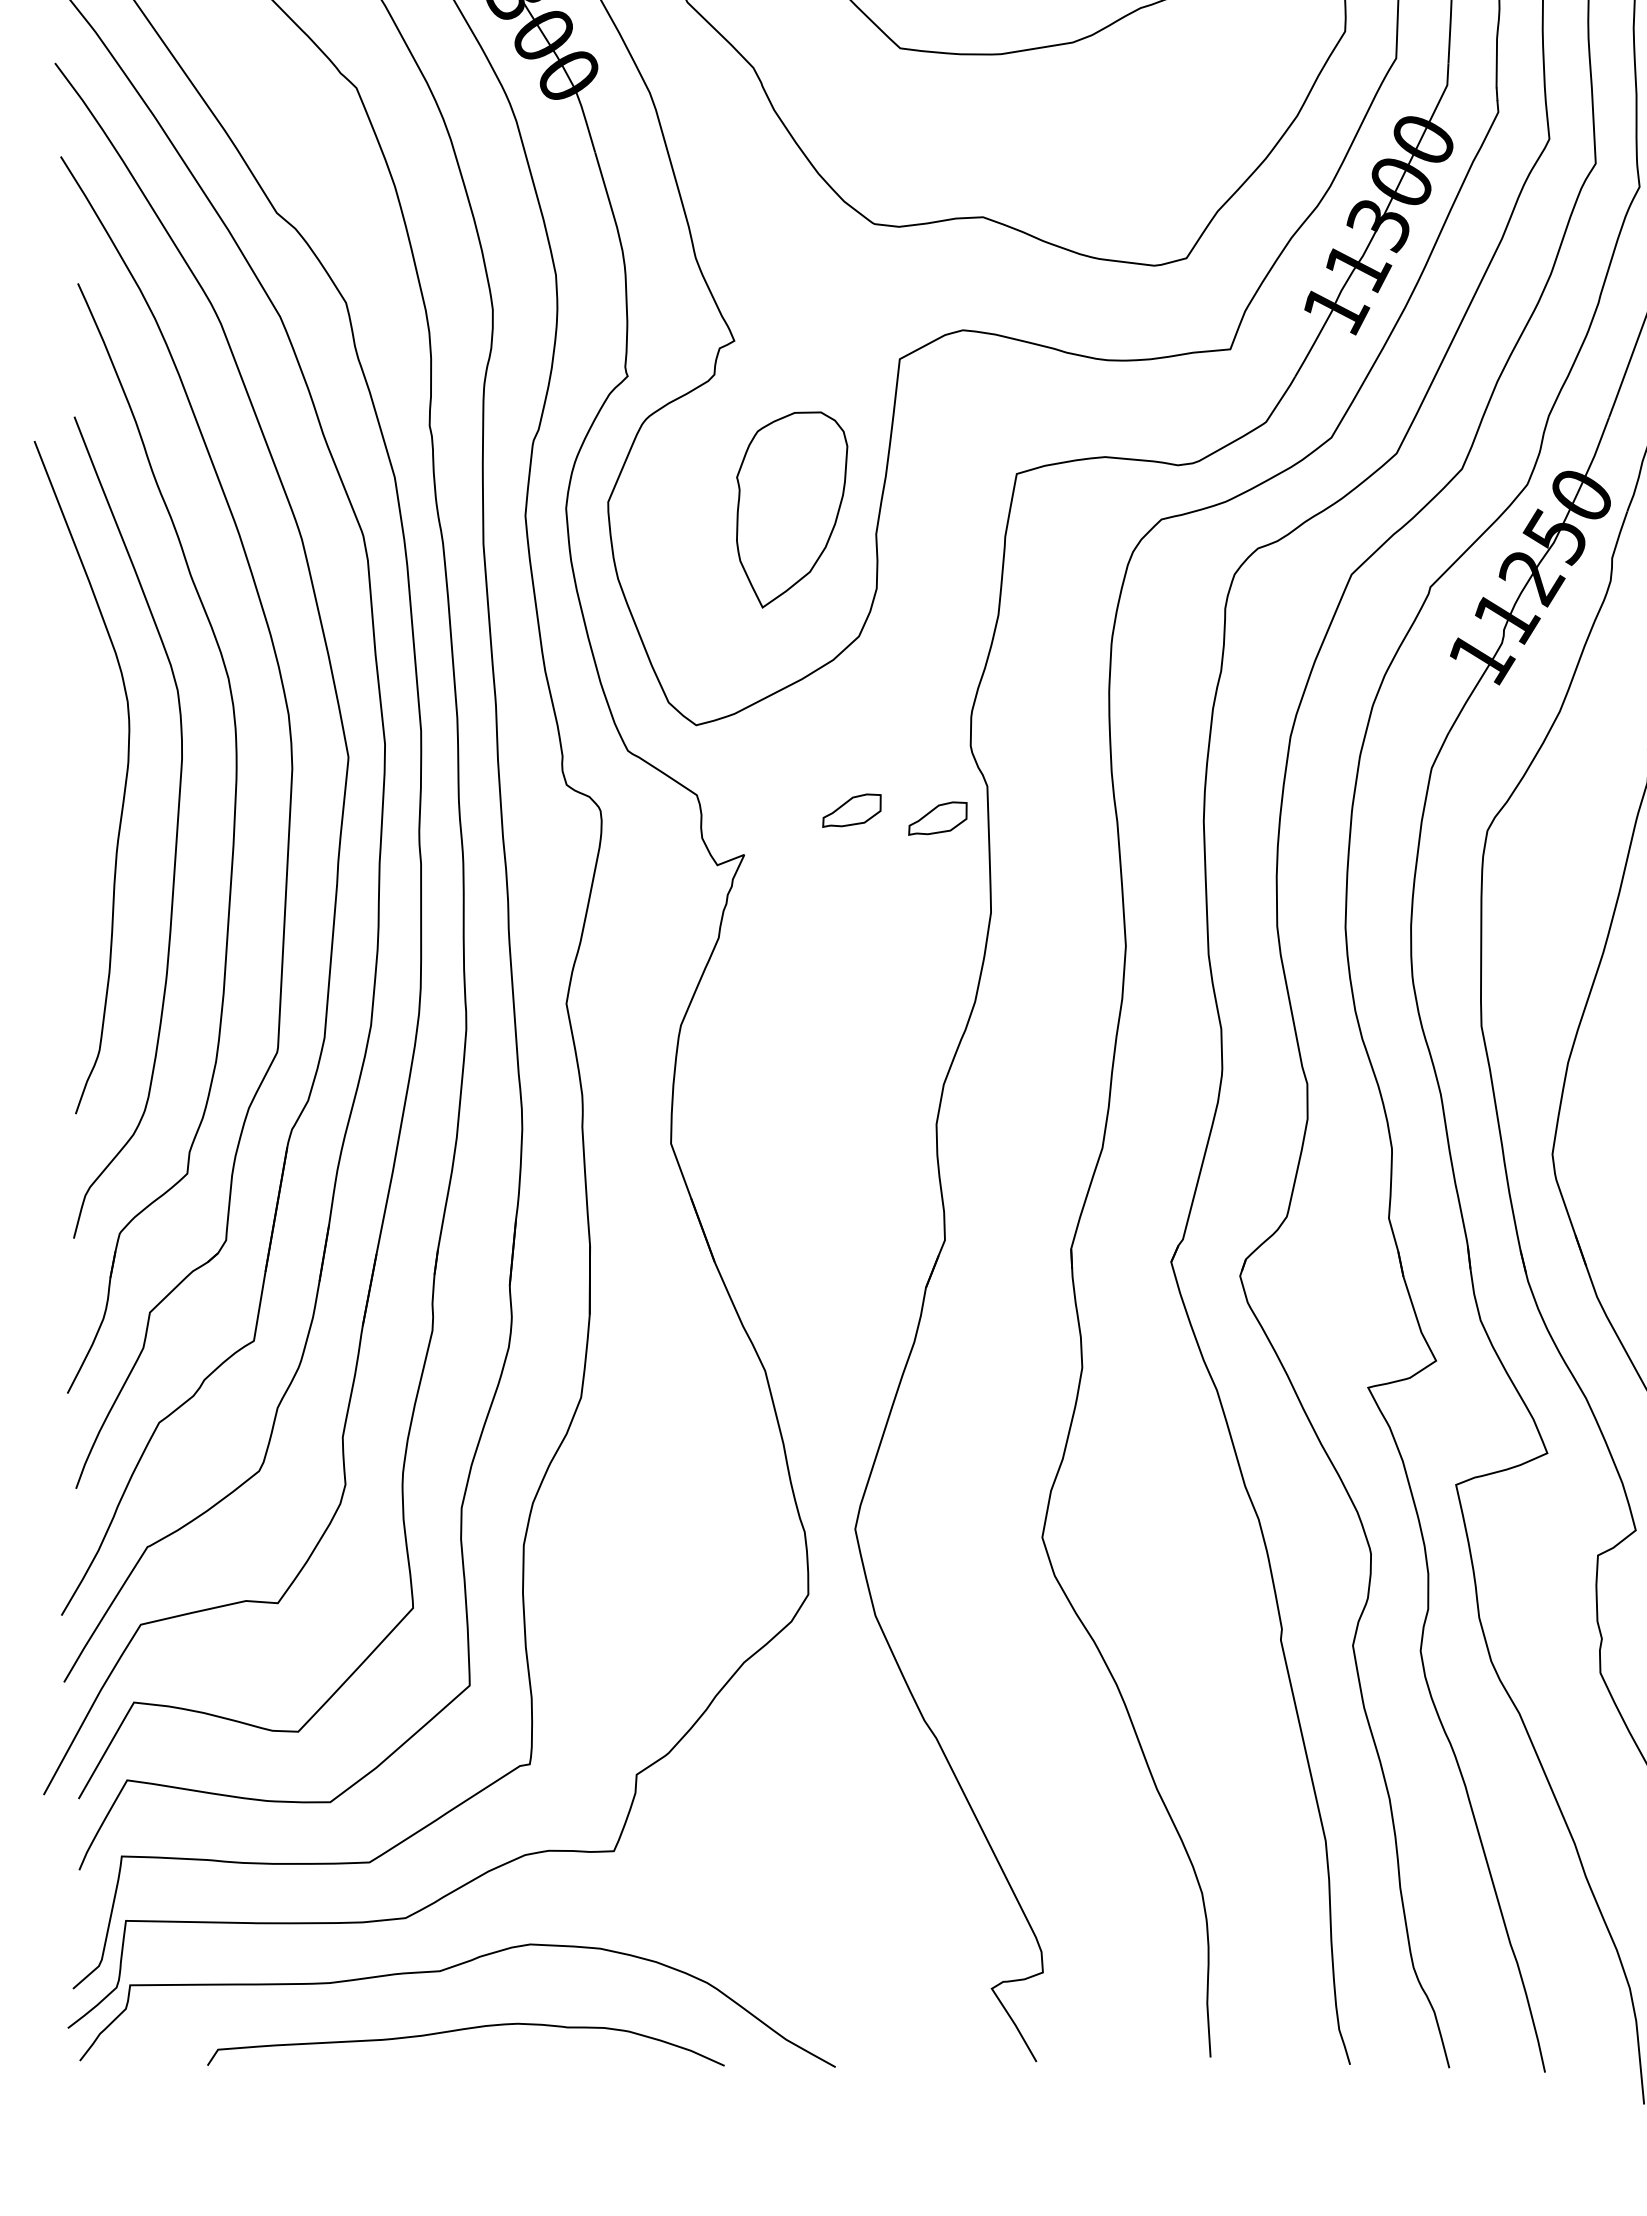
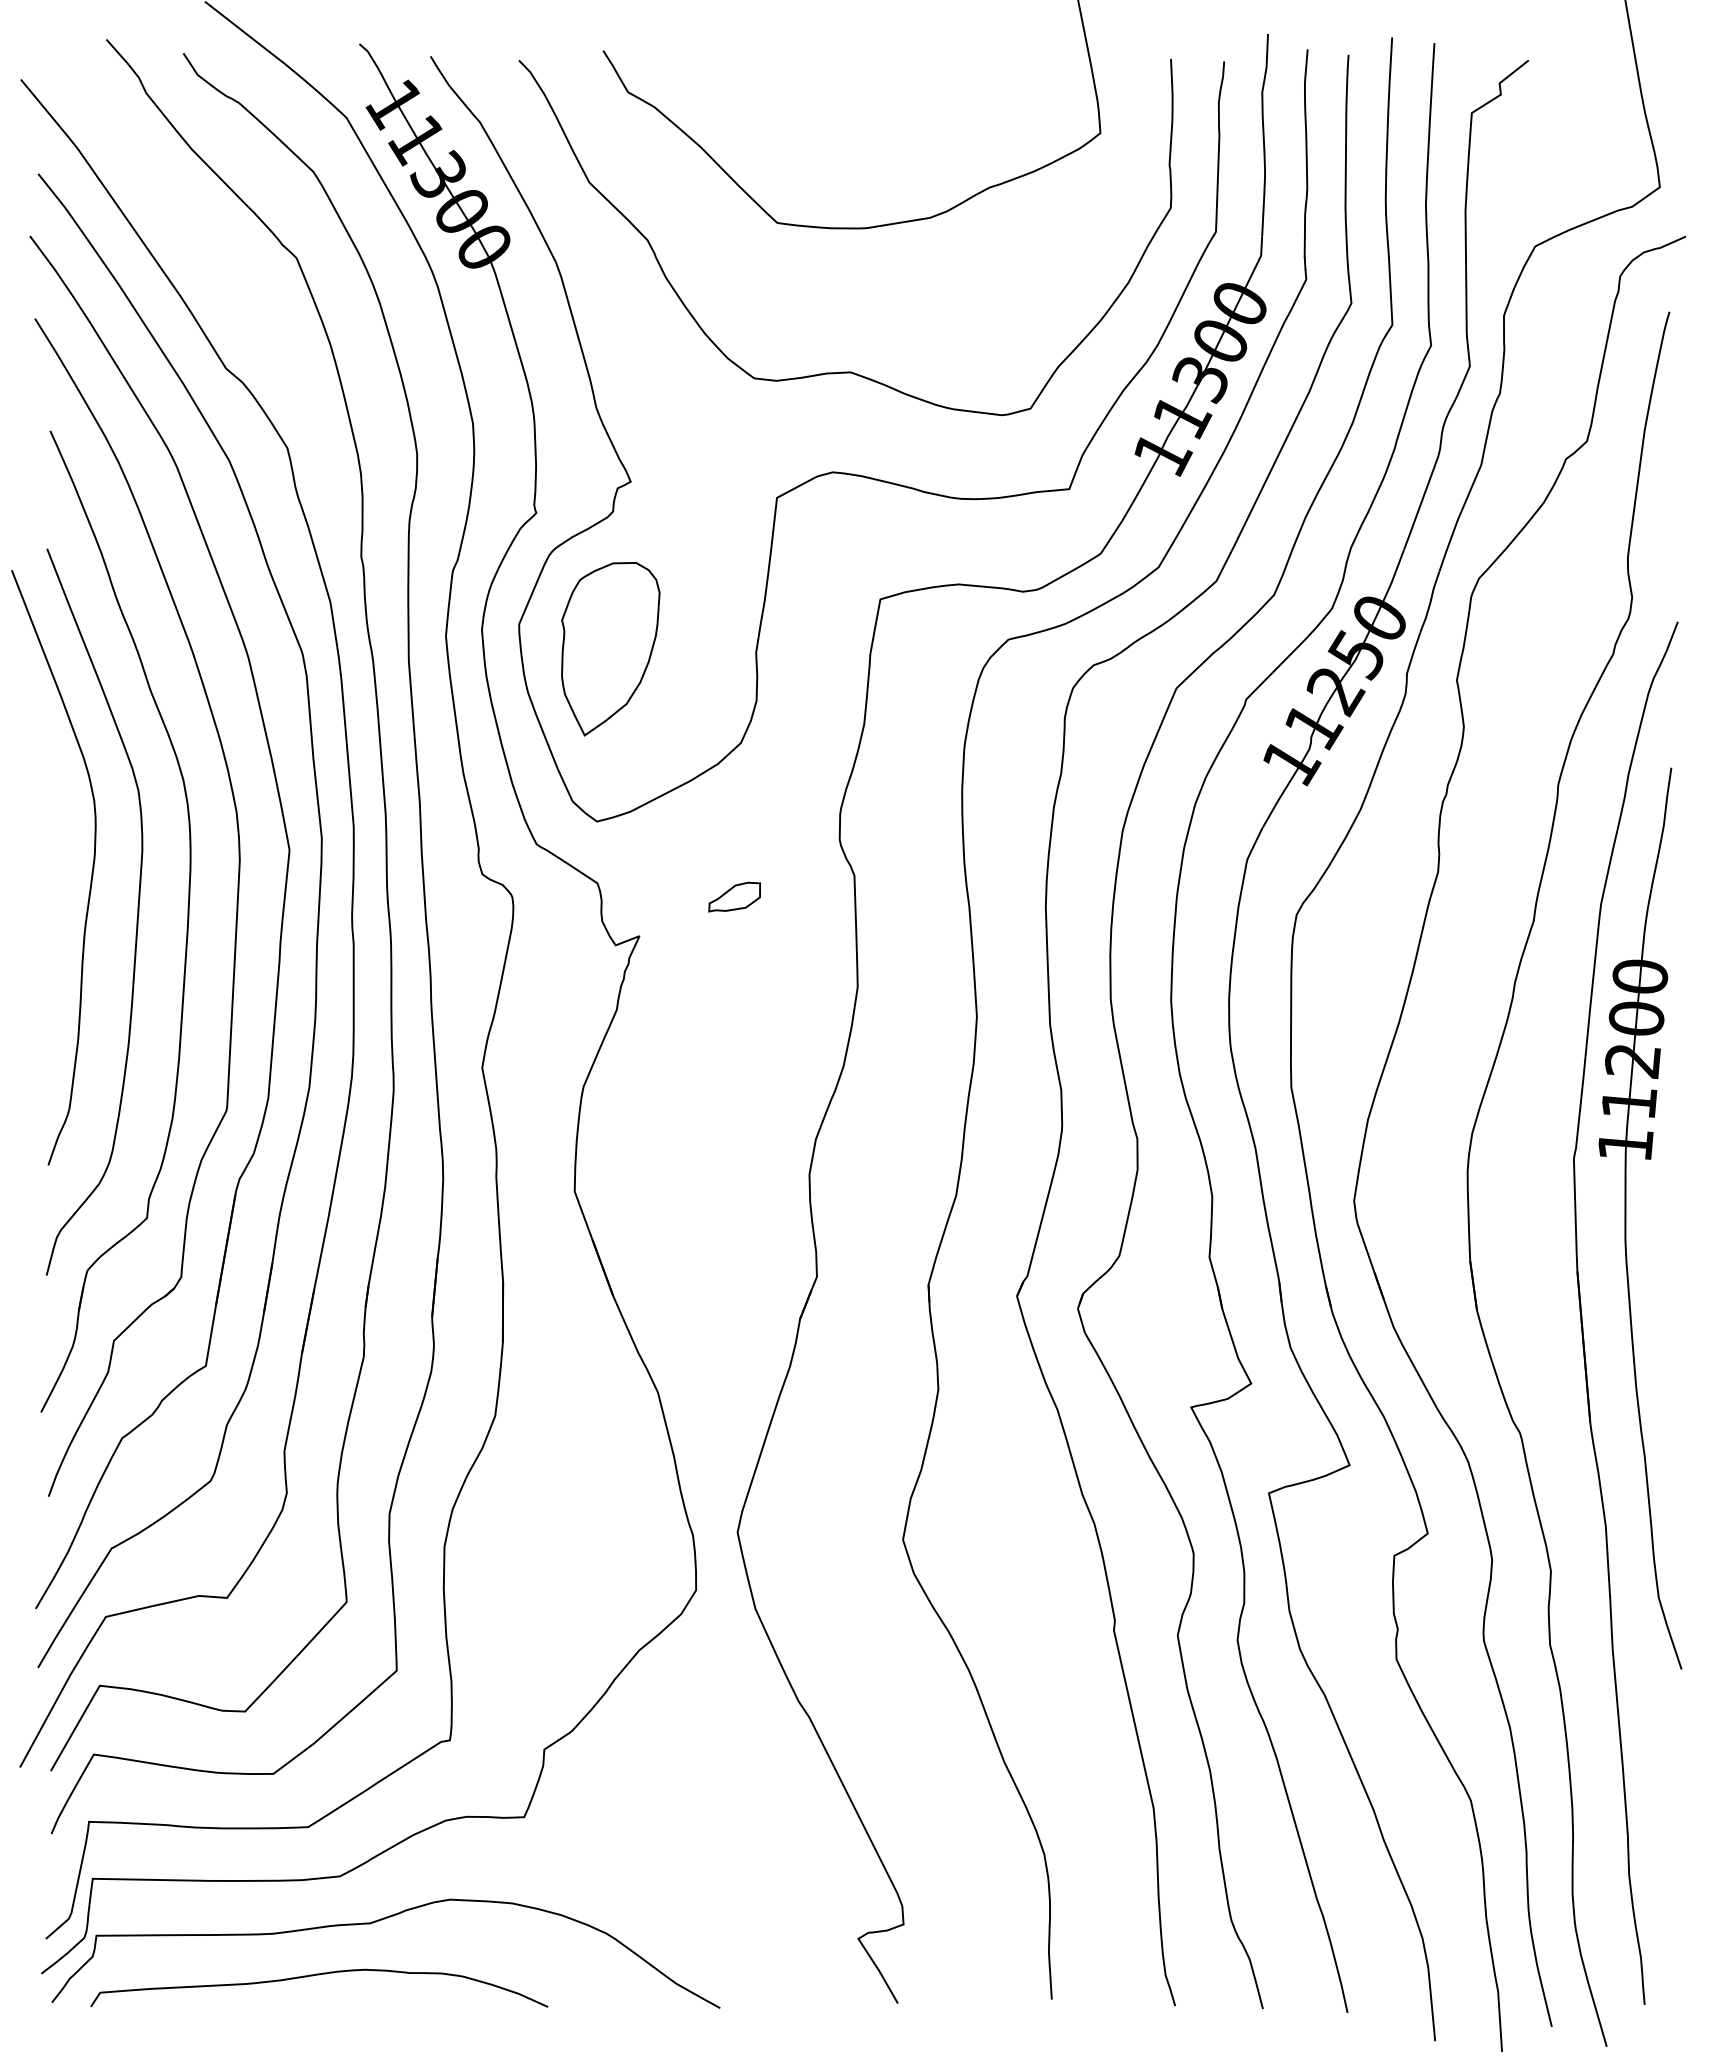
part: (791, 510) -> (610, 649), moved
part: (937, 817) -> (810, 903), removed
curve: (466, 2030) -> (319, 1975), moved

